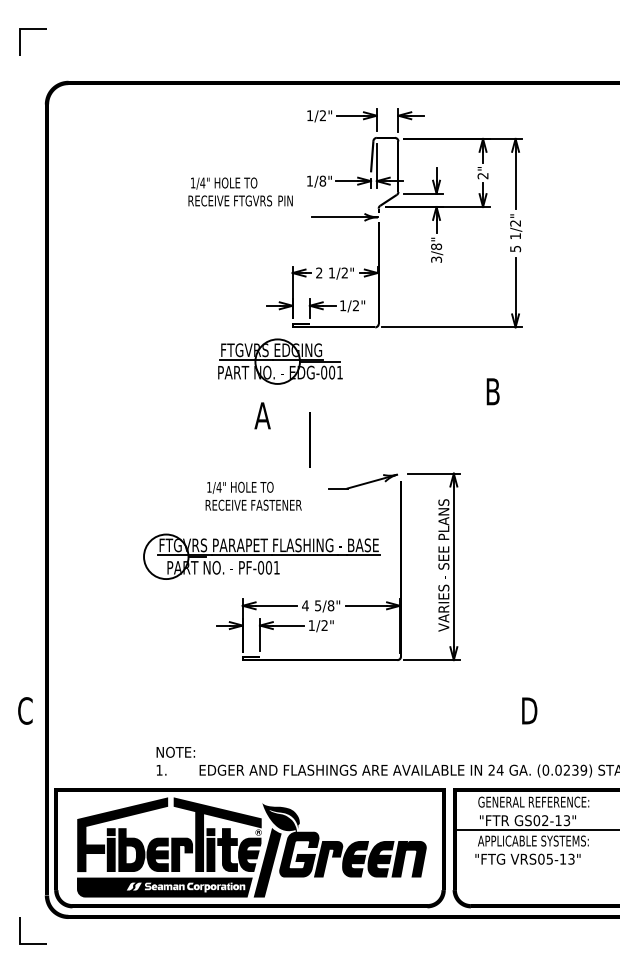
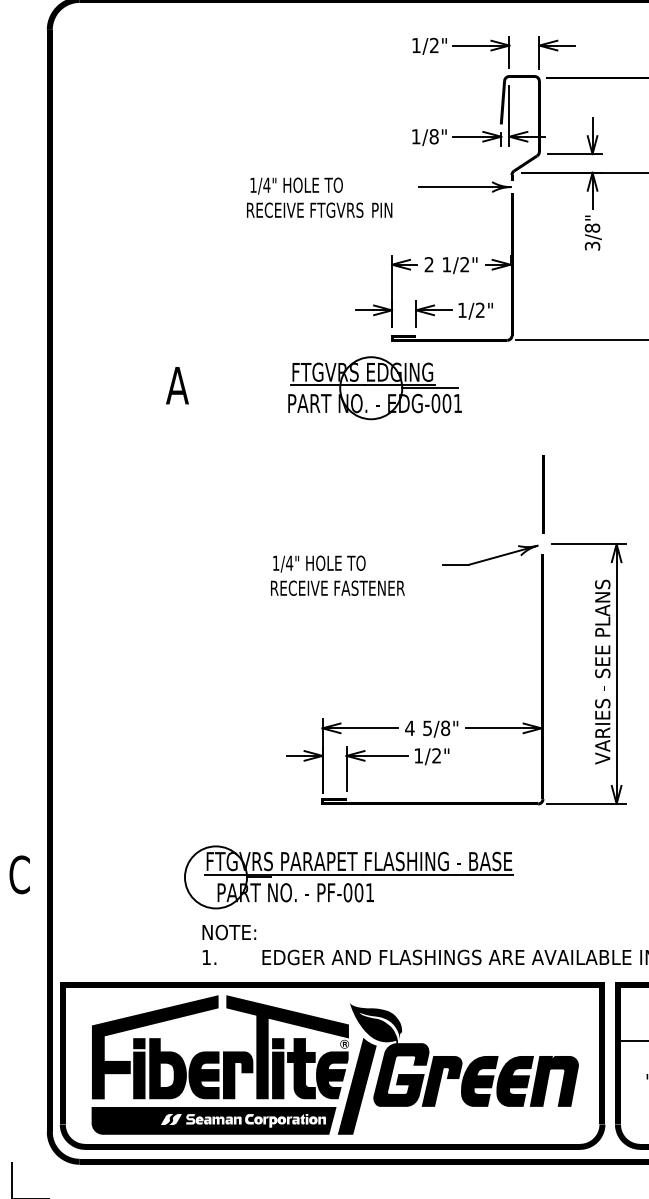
text: (240, 191) -> (319, 197), moved
text: (262, 415) -> (177, 385), moved
line: (309, 439) -> (542, 493), moved
part: (261, 556) -> (348, 876), moved

